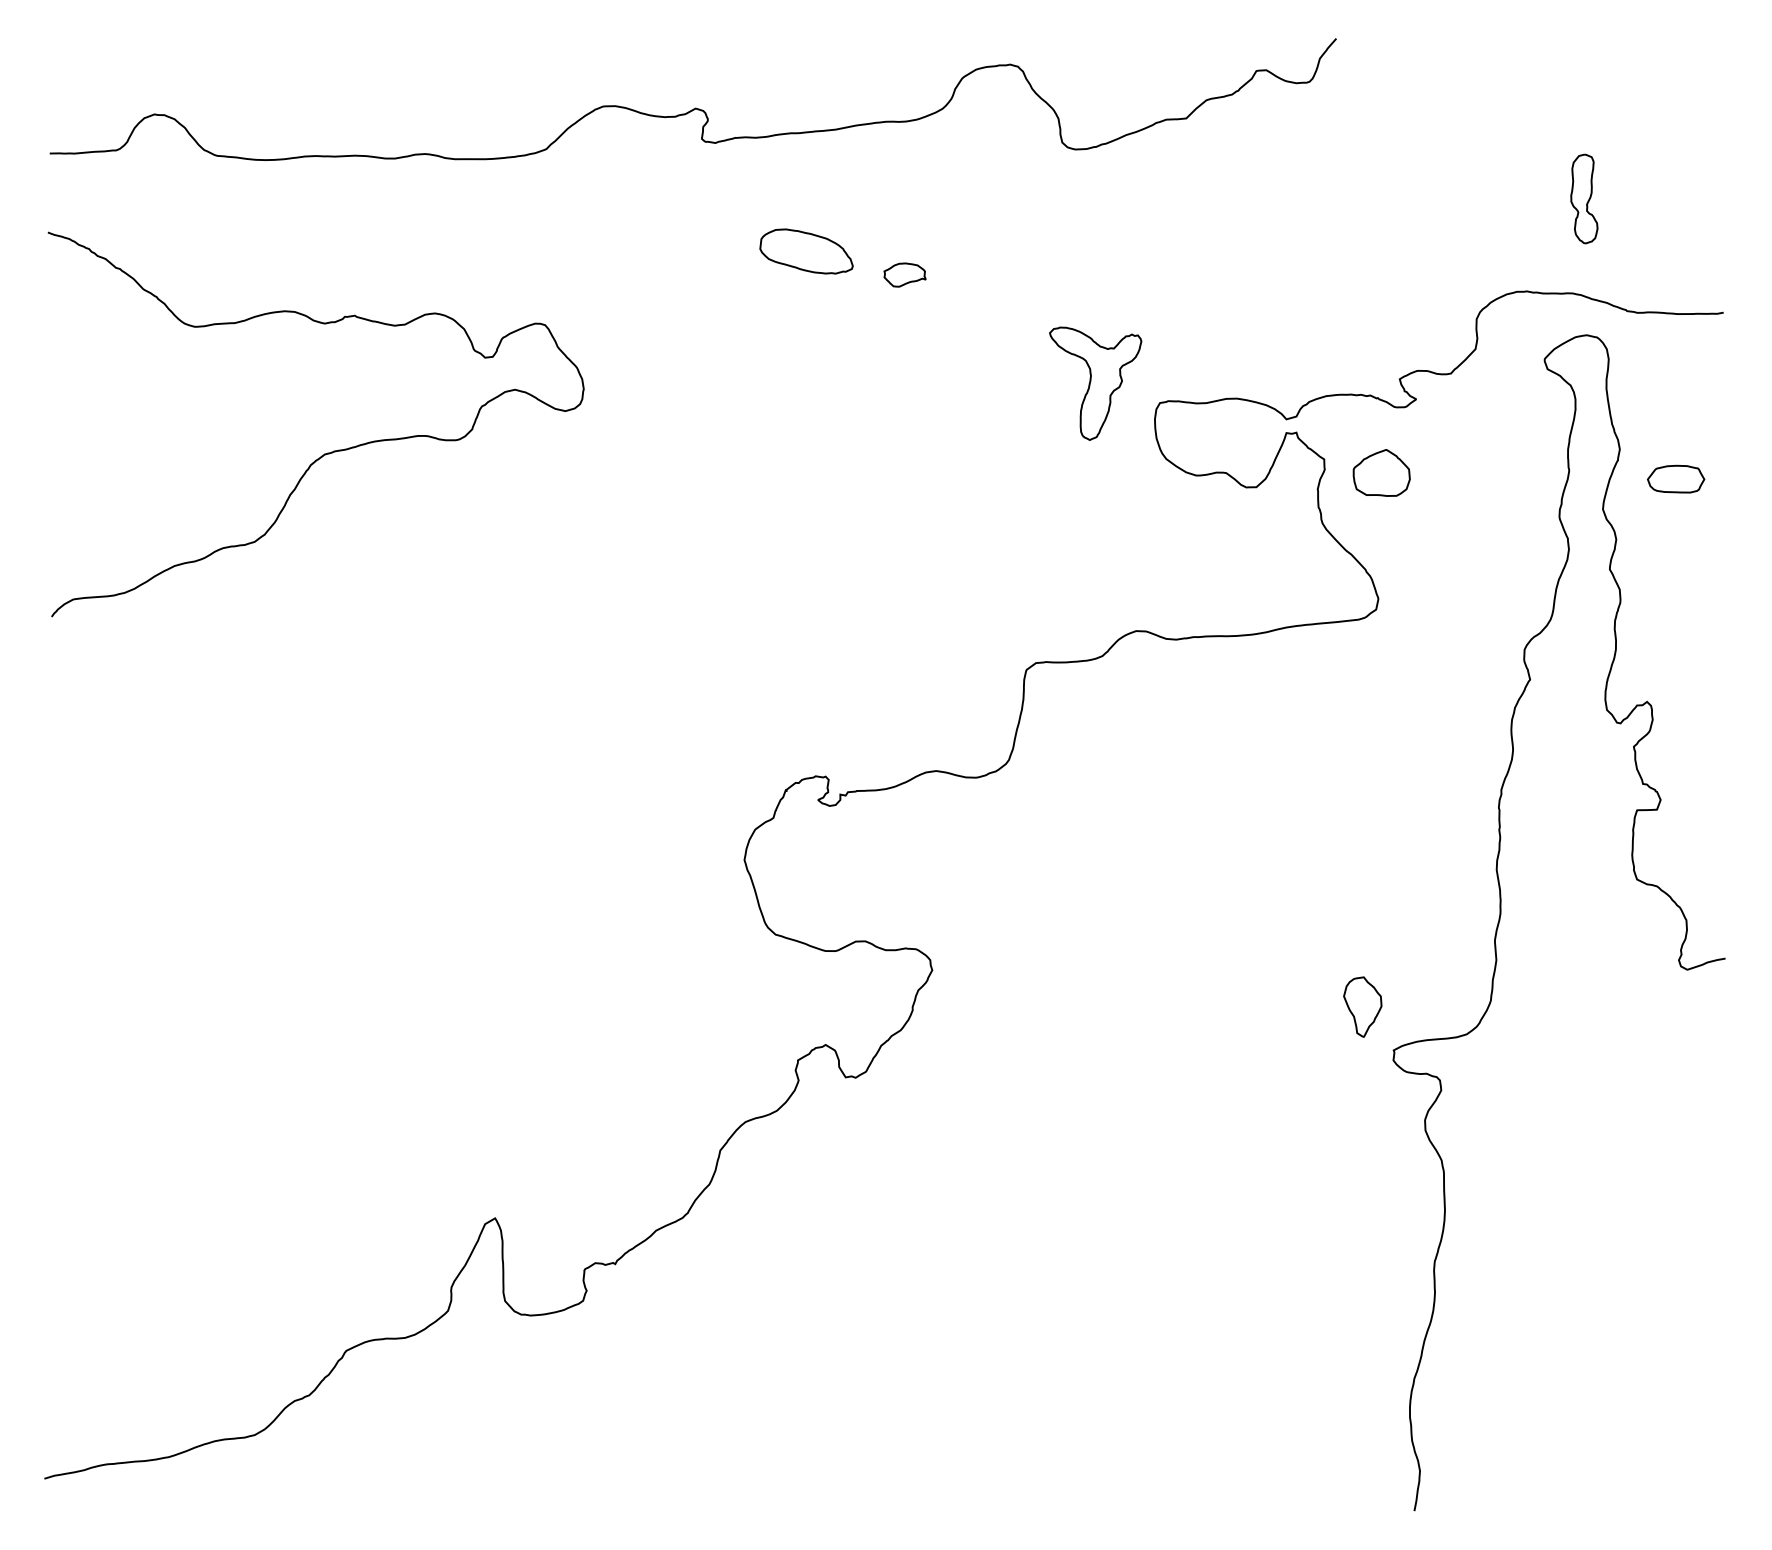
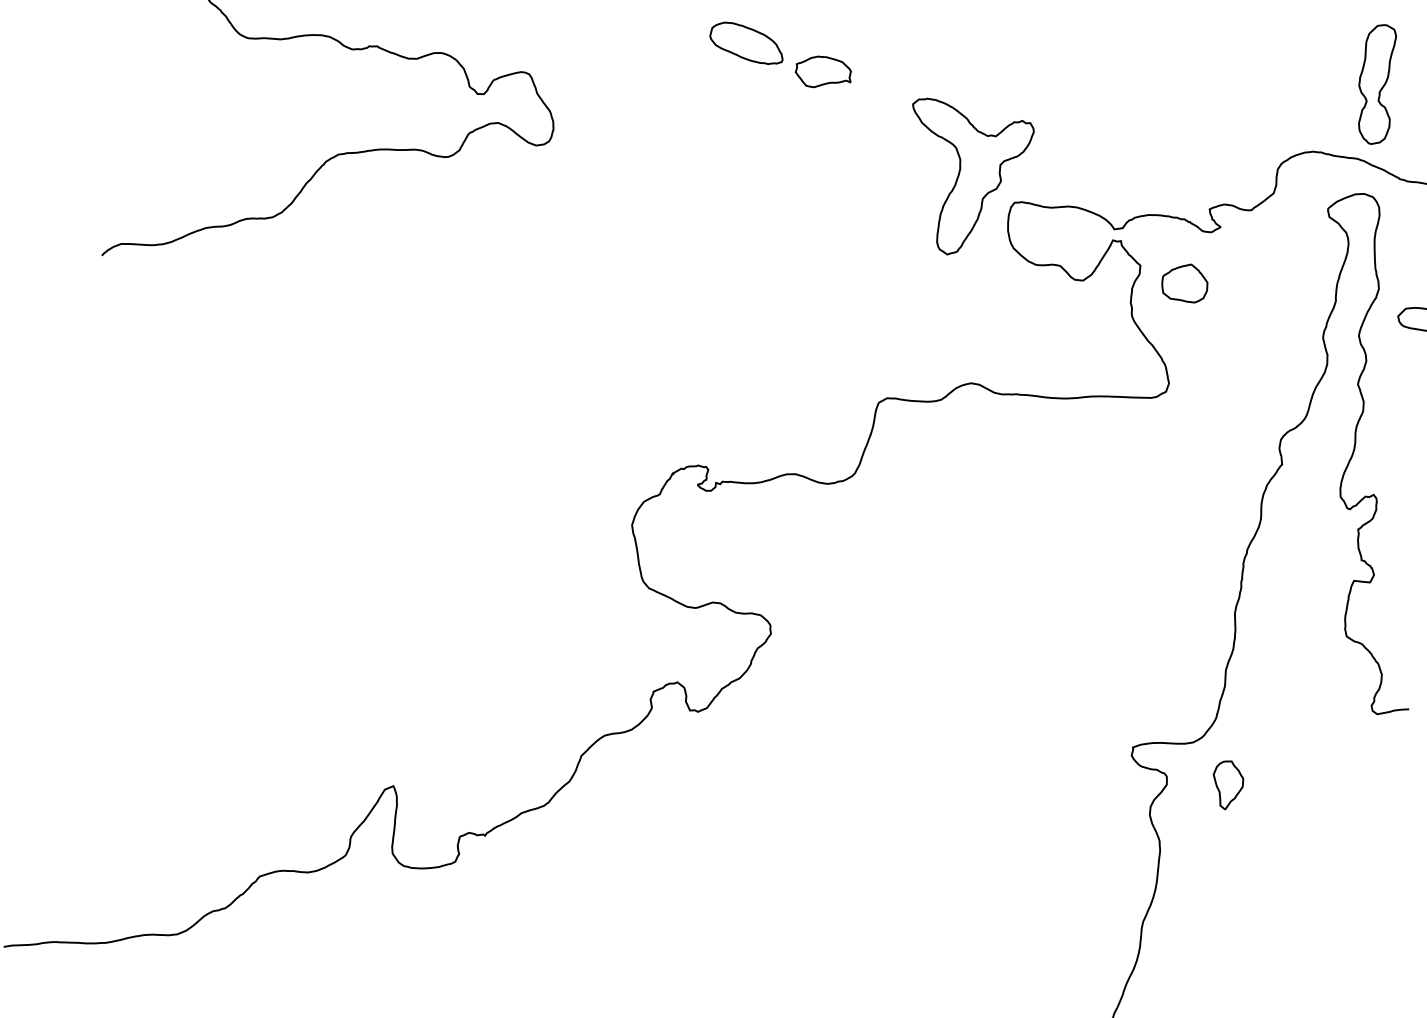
part: (1584, 198) -> (1377, 83), size x1.67
part: (904, 274) -> (823, 72), size x1.67
part: (1095, 383) -> (964, 180), size x1.67
part: (1362, 1006) -> (1227, 784), moved

